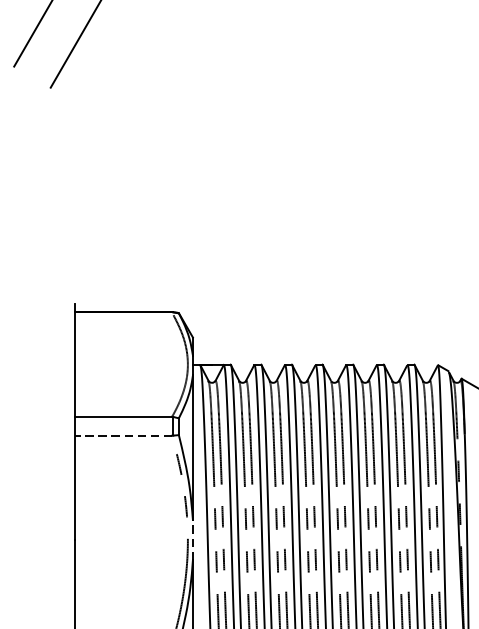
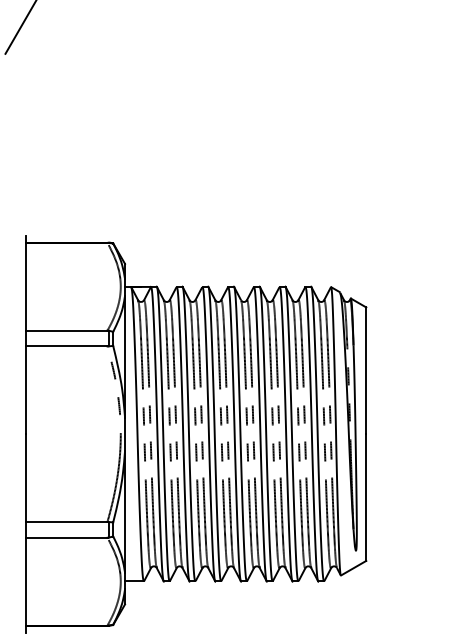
line: (123, 435) -> (66, 346), dashed -> solid
line: (193, 540) -> (125, 434), dashed -> solid

